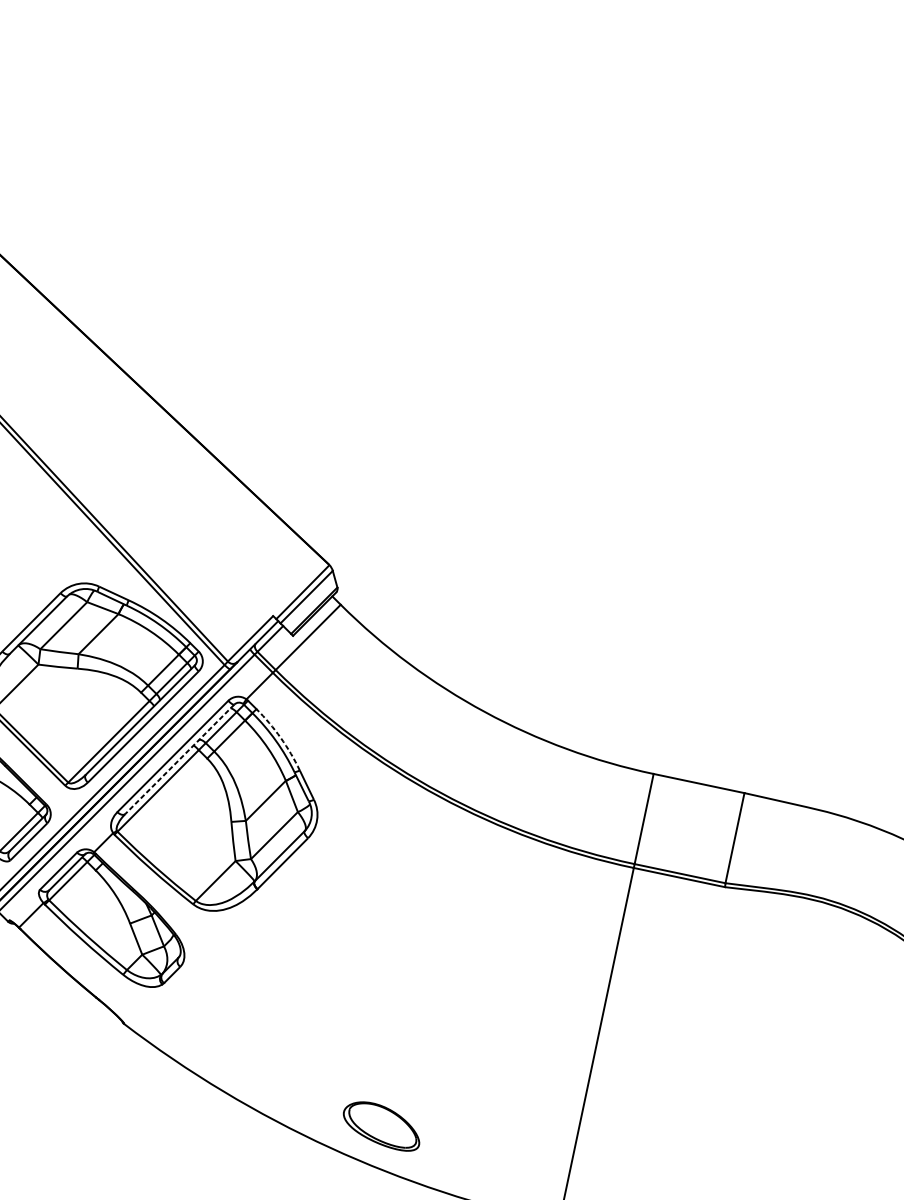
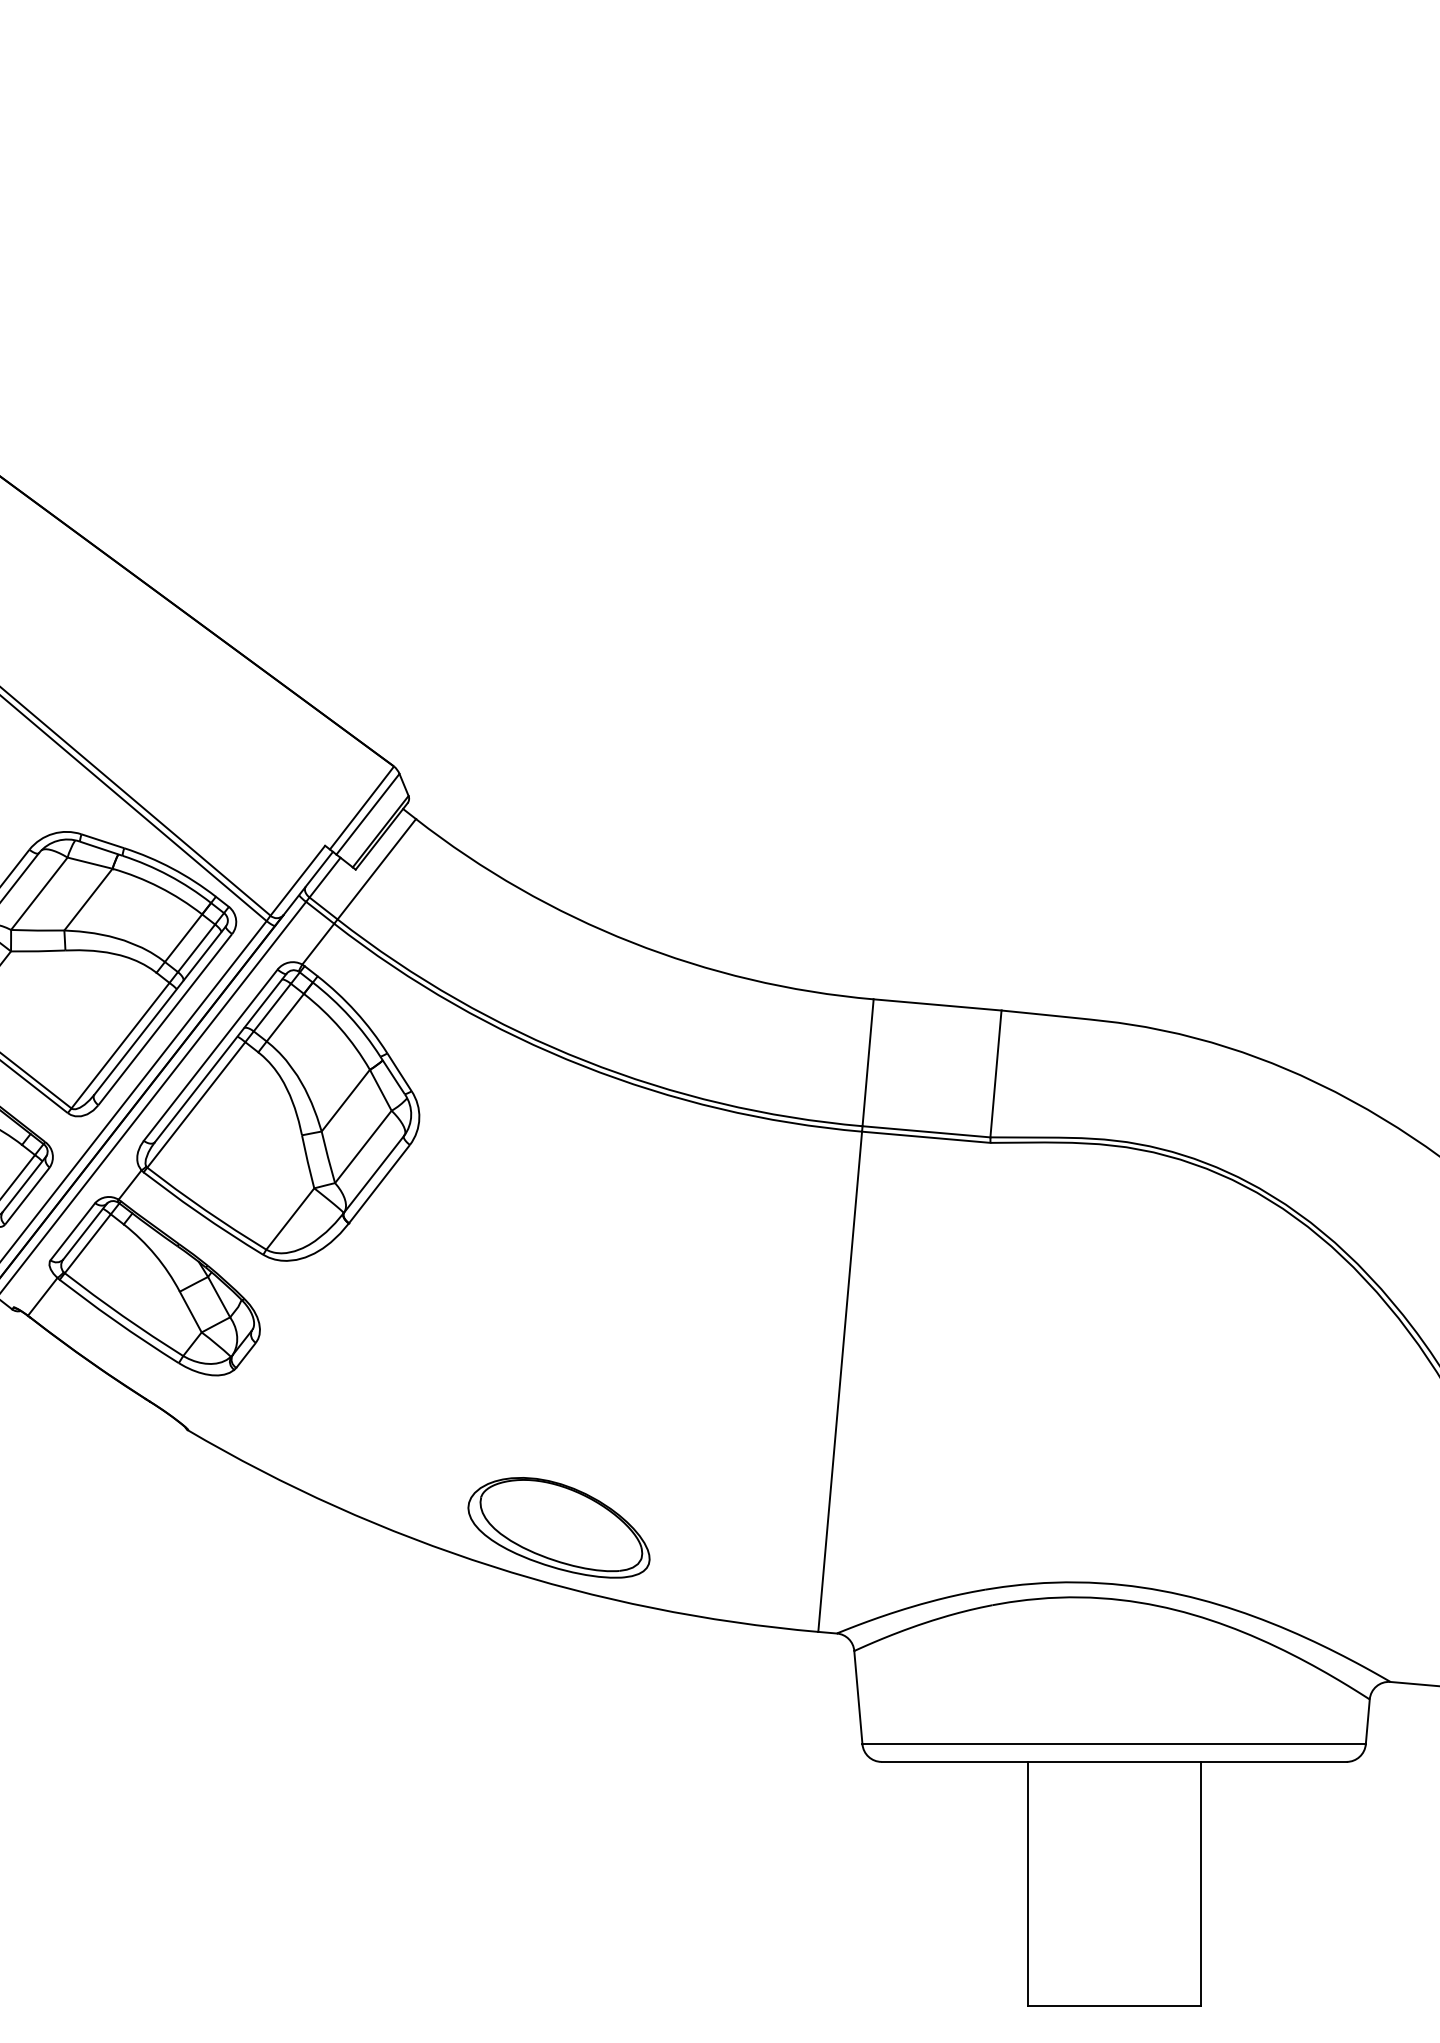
arc: (280, 737) -> (355, 1011), dashed -> solid
line: (179, 759) -> (220, 1058), dashed -> solid
part: (381, 1125) -> (558, 1527), size x1.67

